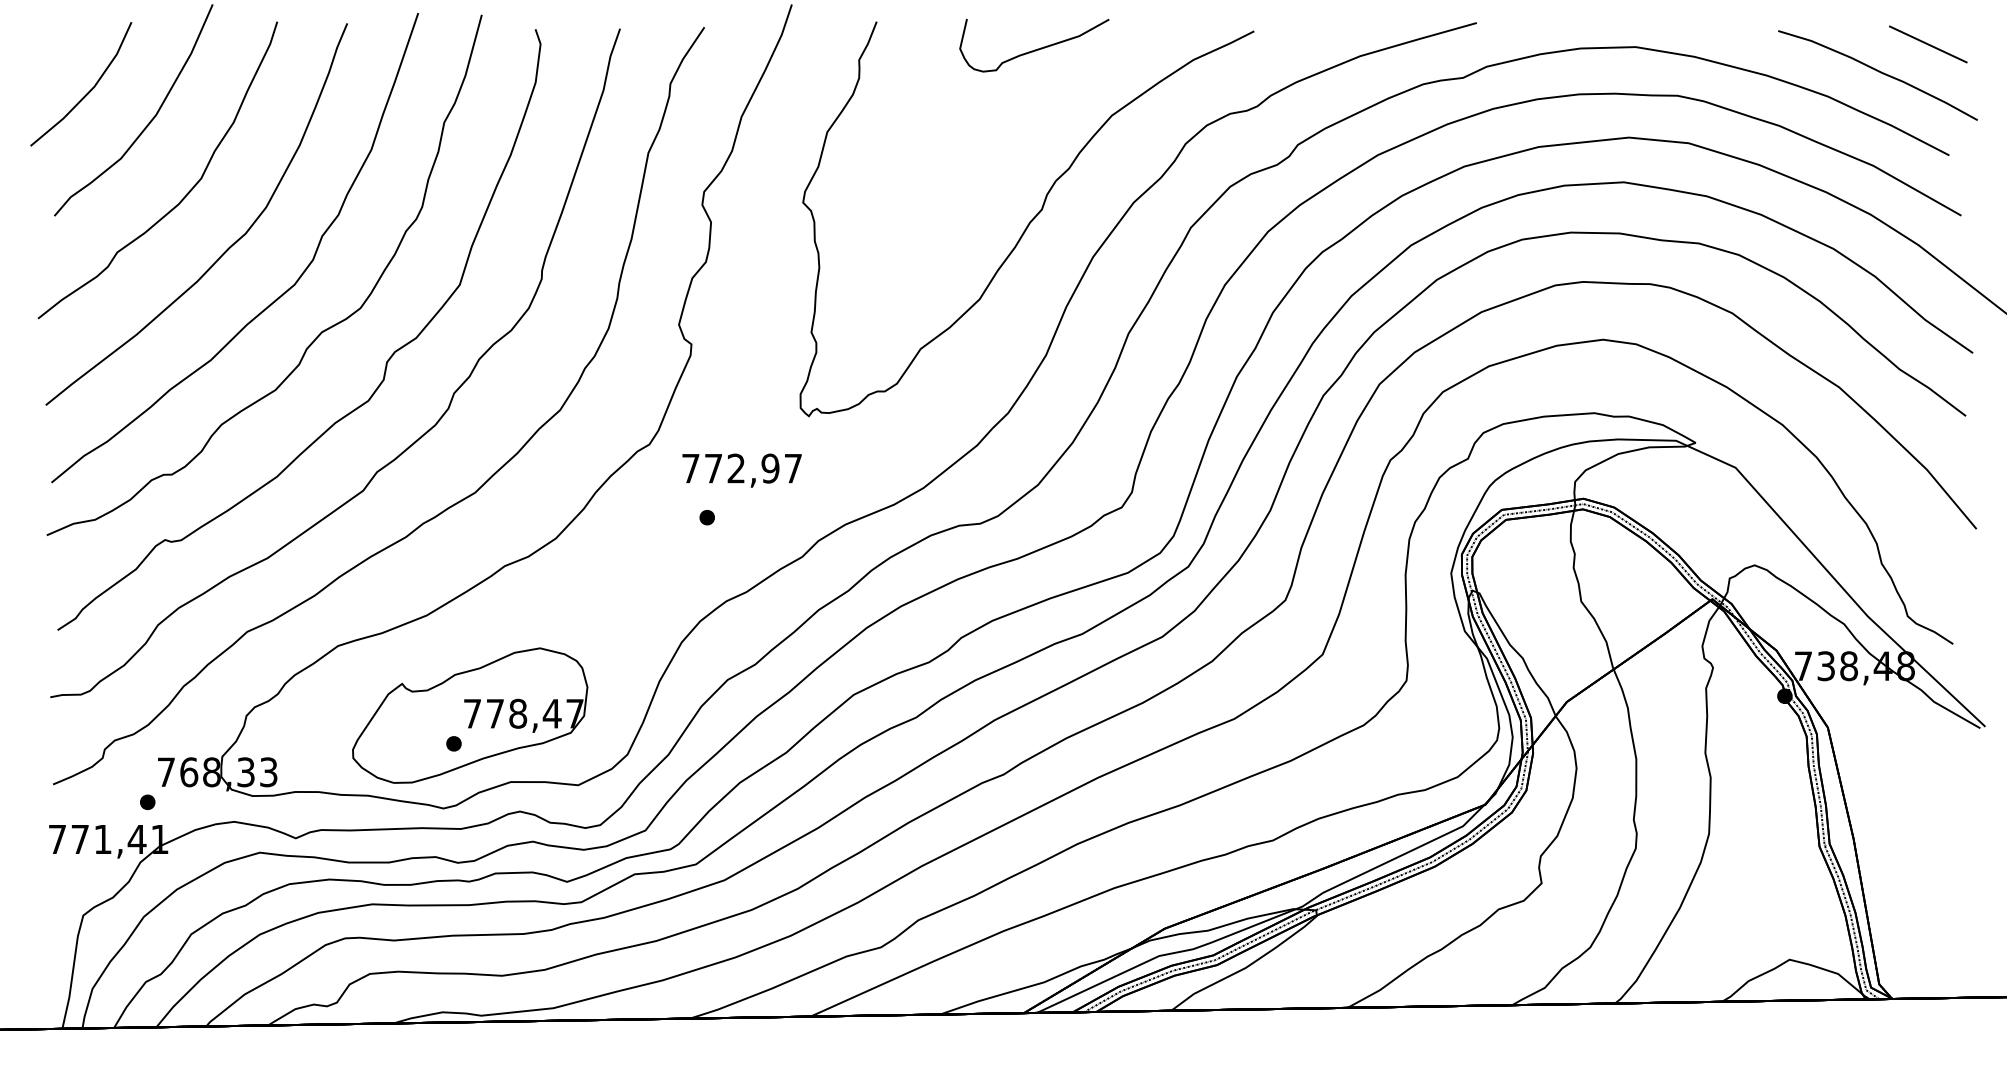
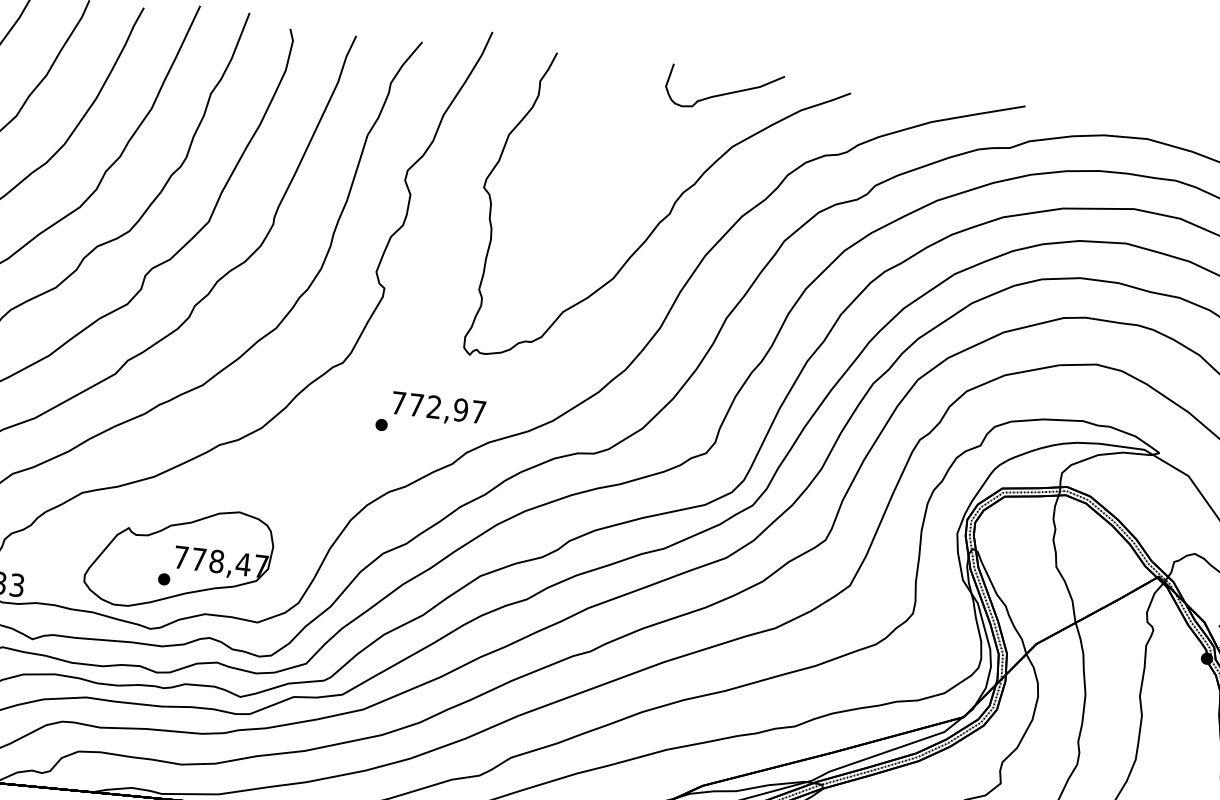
part: (1034, 45) -> (724, 90), moved
text: (741, 470) -> (438, 409), moved

